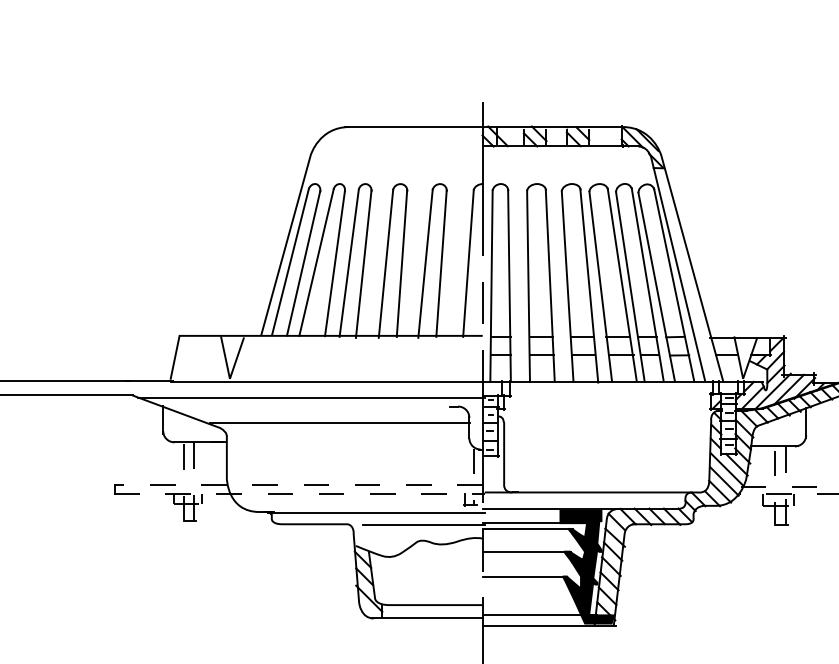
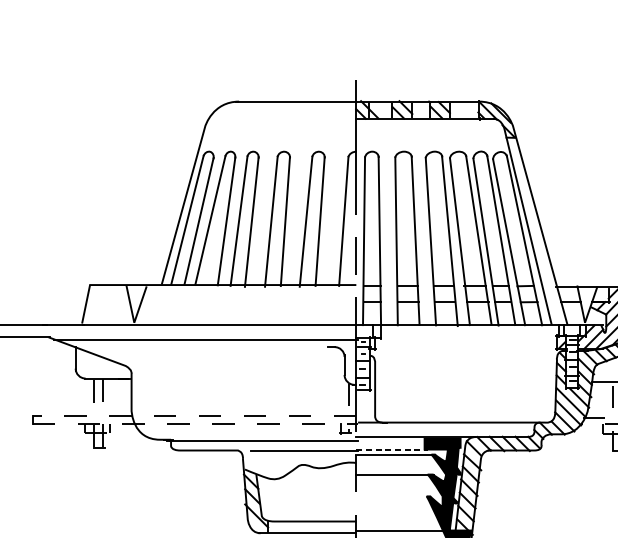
line: (340, 422) -> (231, 361), removed
line: (523, 523) -> (392, 449), solid -> dashed
line: (524, 576) -> (393, 496), removed

